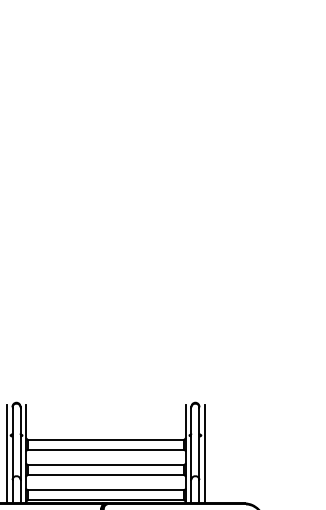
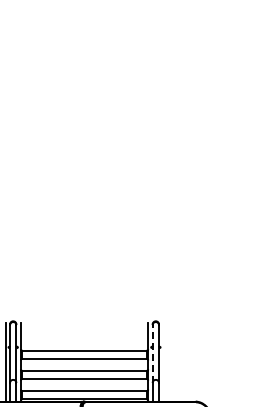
line: (191, 444) -> (152, 354), solid -> dashed
line: (205, 453) -> (163, 361), removed

